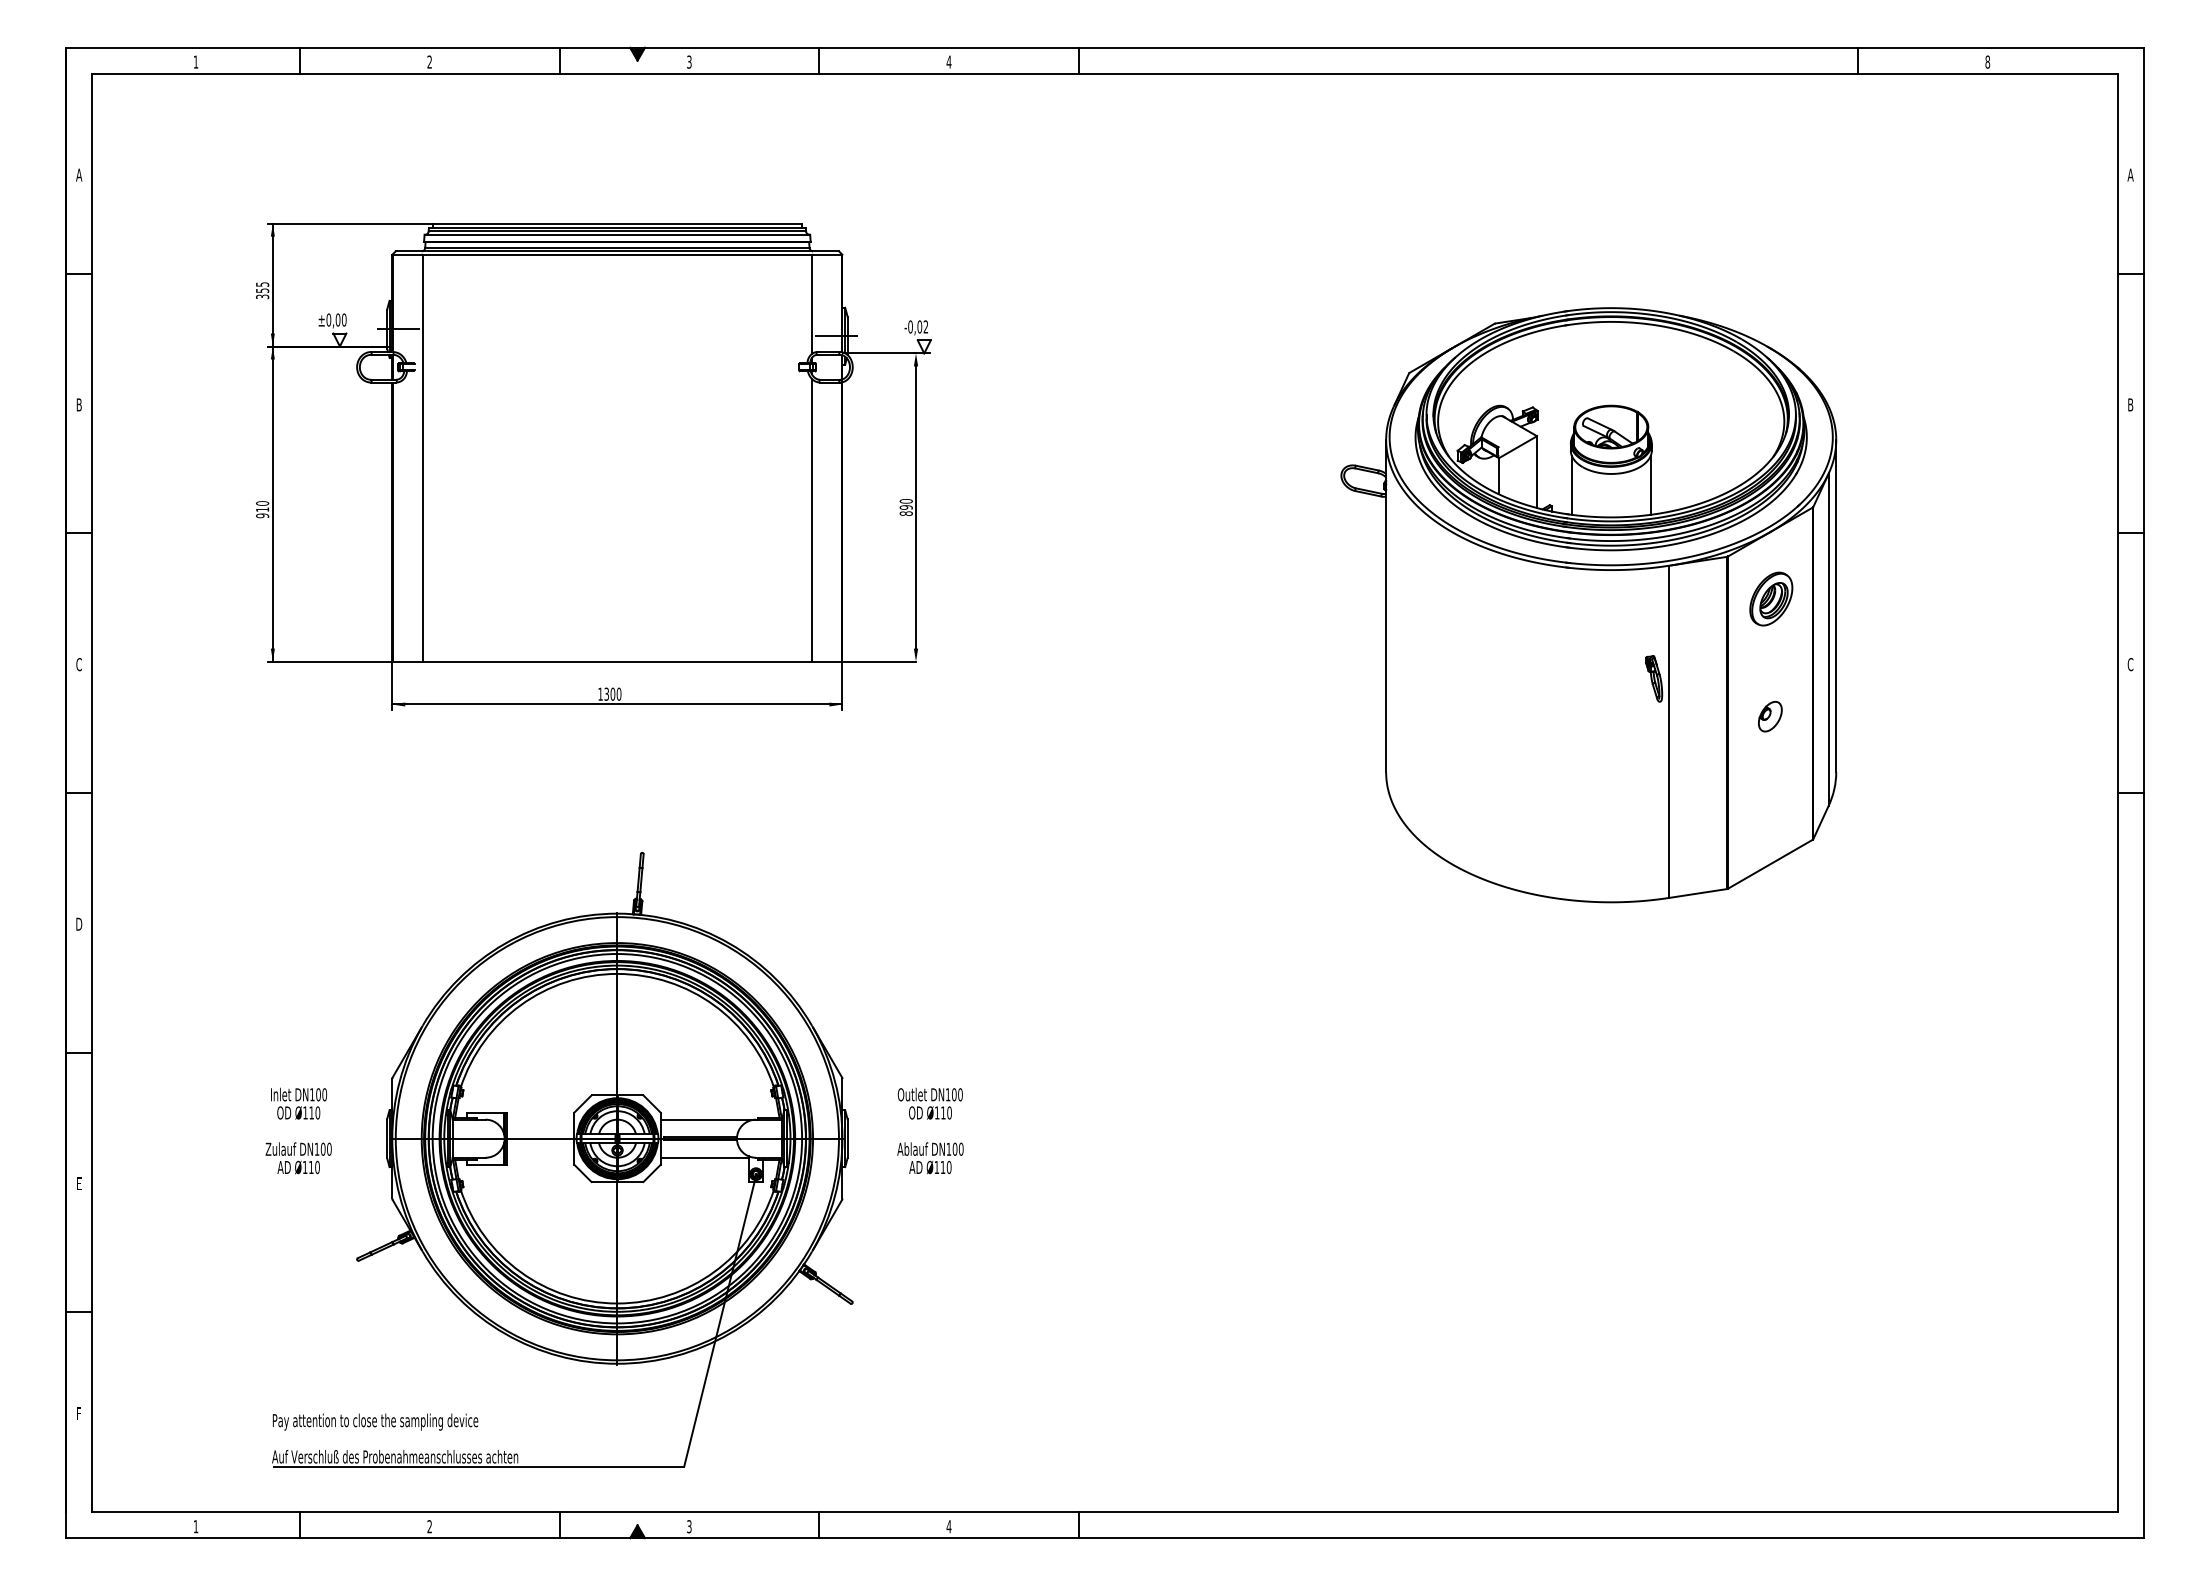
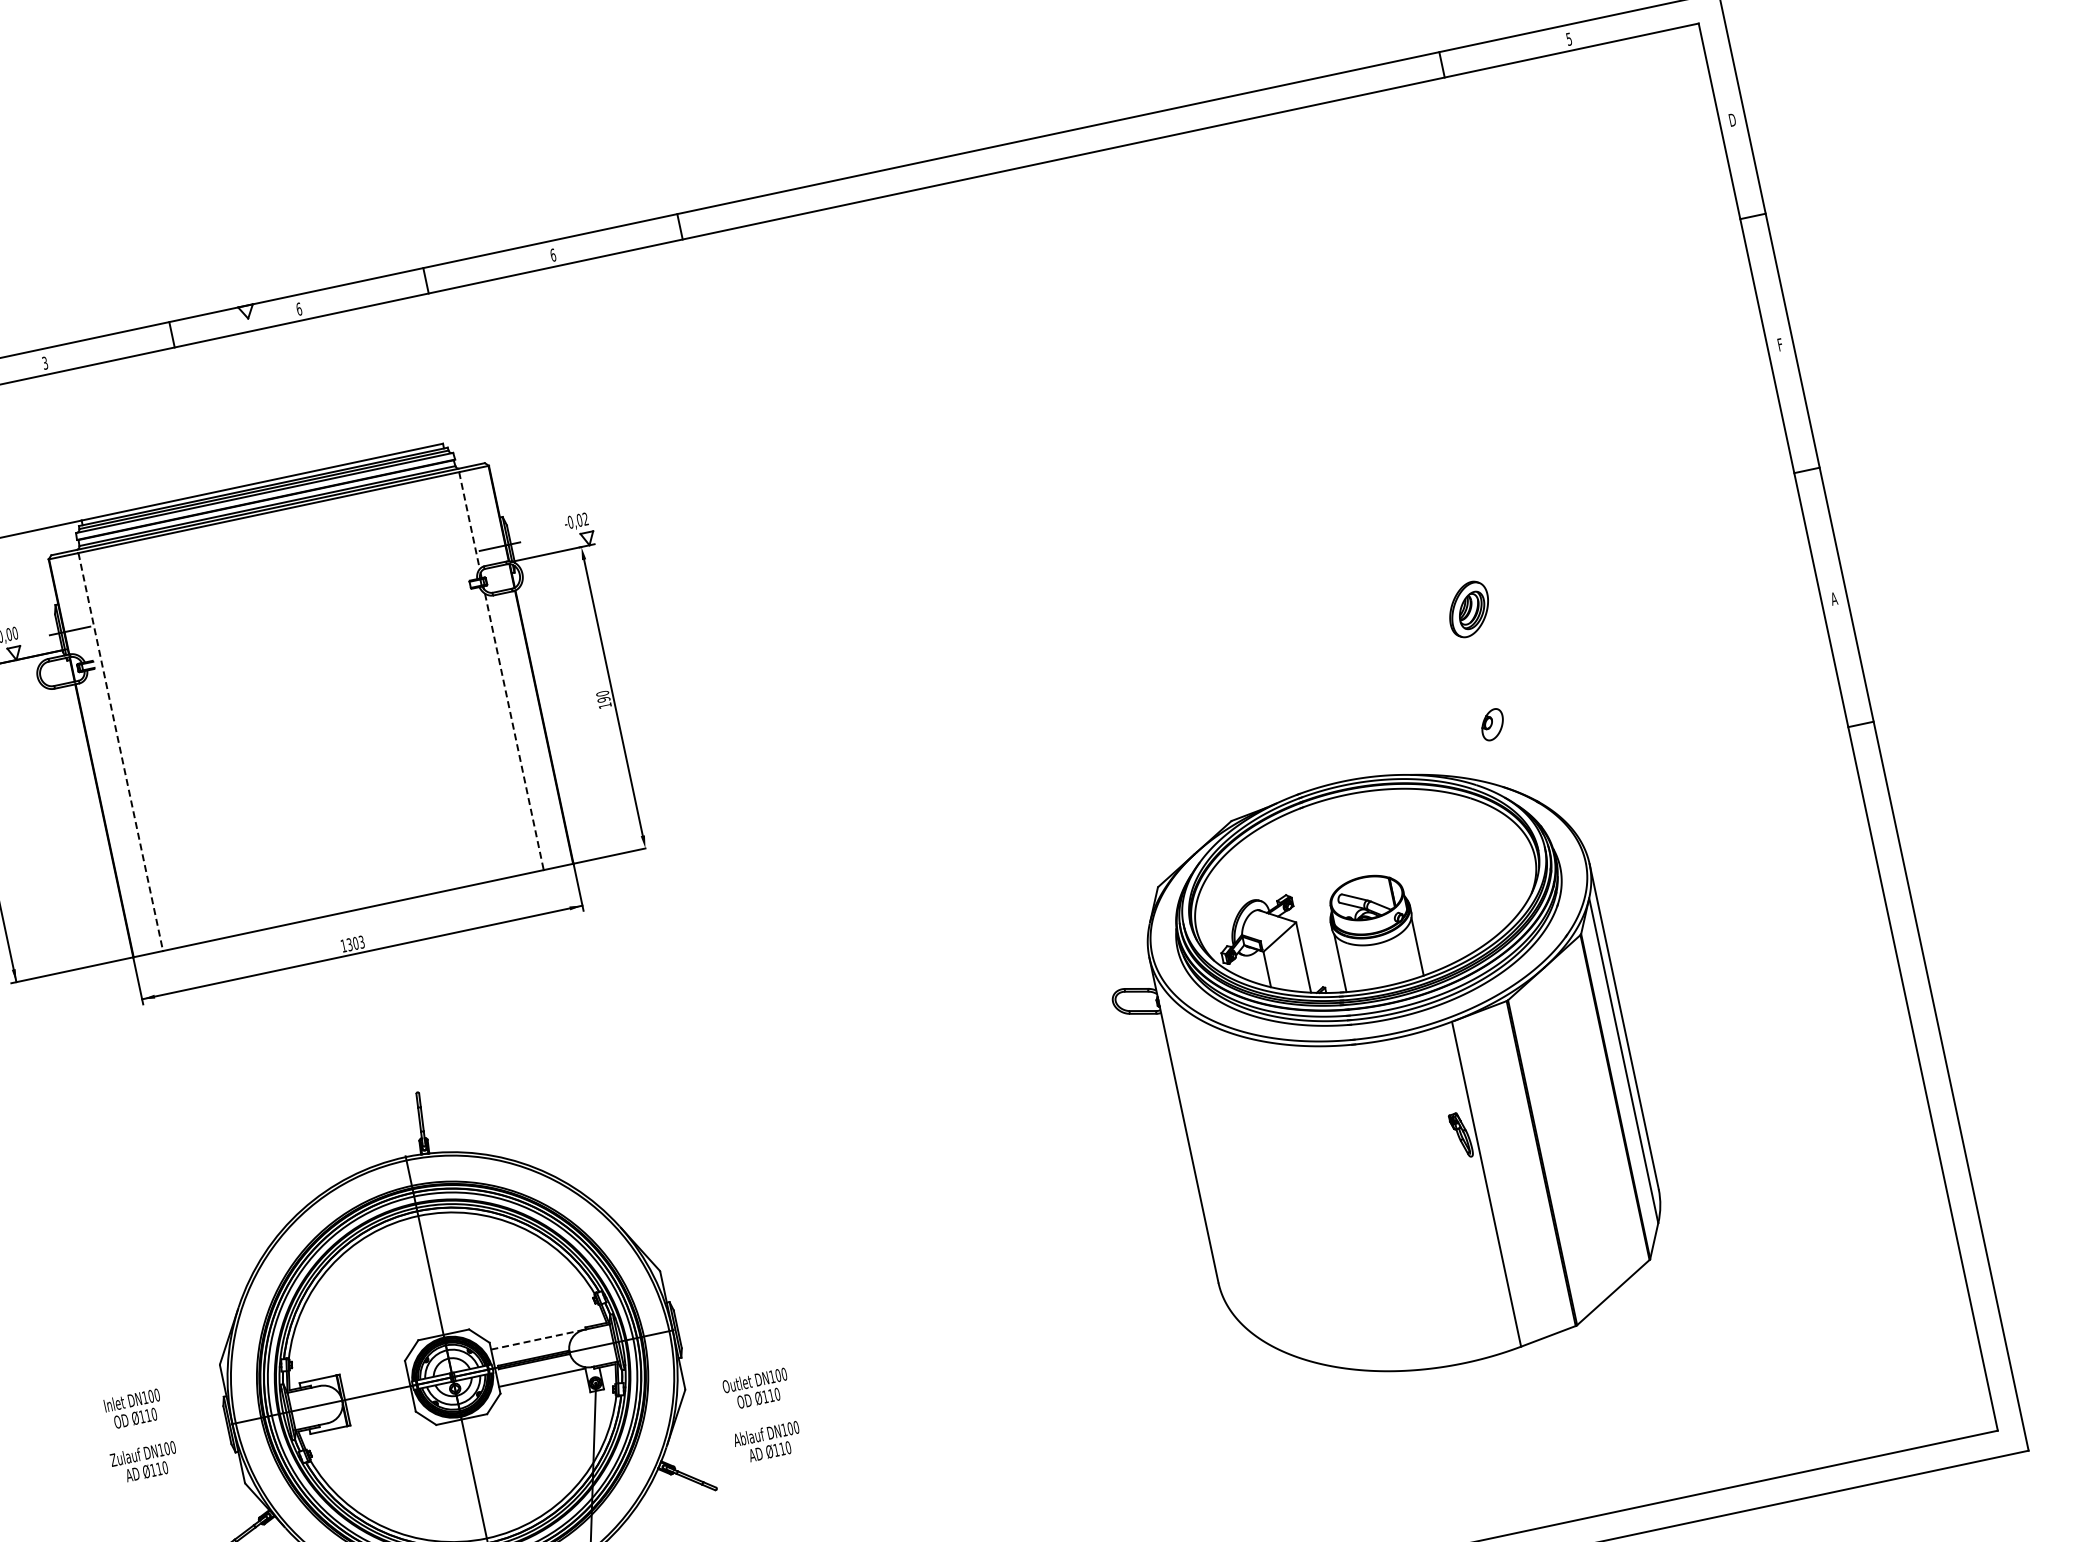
fill: (637, 53) -> (246, 311), removed
text: (689, 61) -> (299, 308), 3 -> 6
text: (948, 61) -> (552, 254), 4 -> 6
text: (1987, 61) -> (1568, 38), 8 -> 5
text: (429, 62) -> (45, 363), 2 -> 3
text: (2130, 174) -> (1732, 119), A -> D
line: (811, 304) -> (469, 520), solid -> dashed
text: (2130, 404) -> (1780, 344), B -> F
line: (422, 458) -> (120, 752), solid -> dashed
text: (905, 513) -> (604, 705), 890 -> 190
line: (811, 520) -> (513, 732), solid -> dashed
part: (1588, 605) -> (1381, 1077), moved
text: (2130, 664) -> (1834, 598), C -> A
text: (618, 693) -> (361, 941), 1300 -> 1303
line: (708, 1119) -> (537, 1339), solid -> dashed
text: (930, 1130) -> (762, 1415), moved

